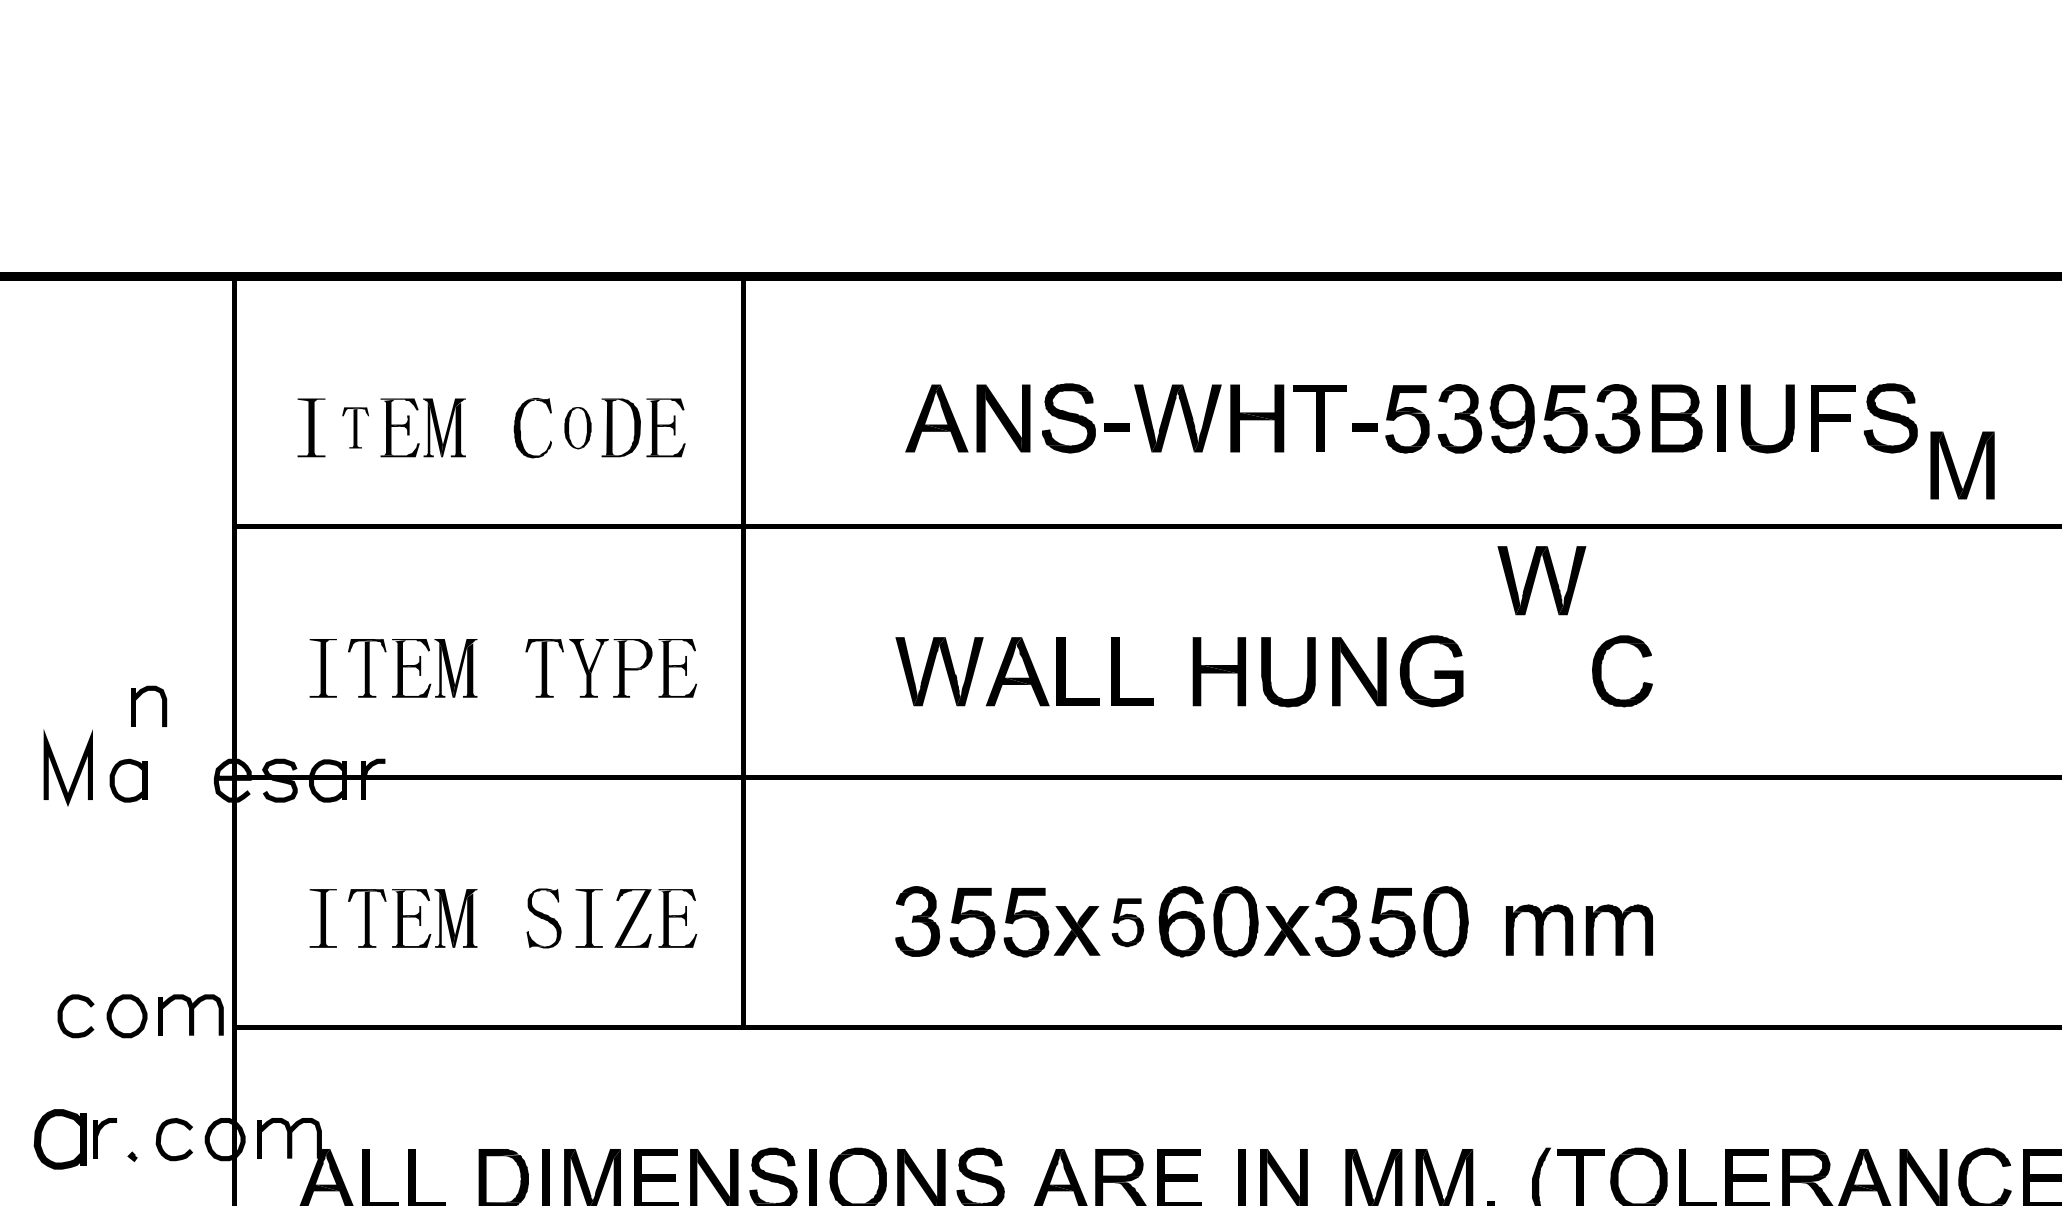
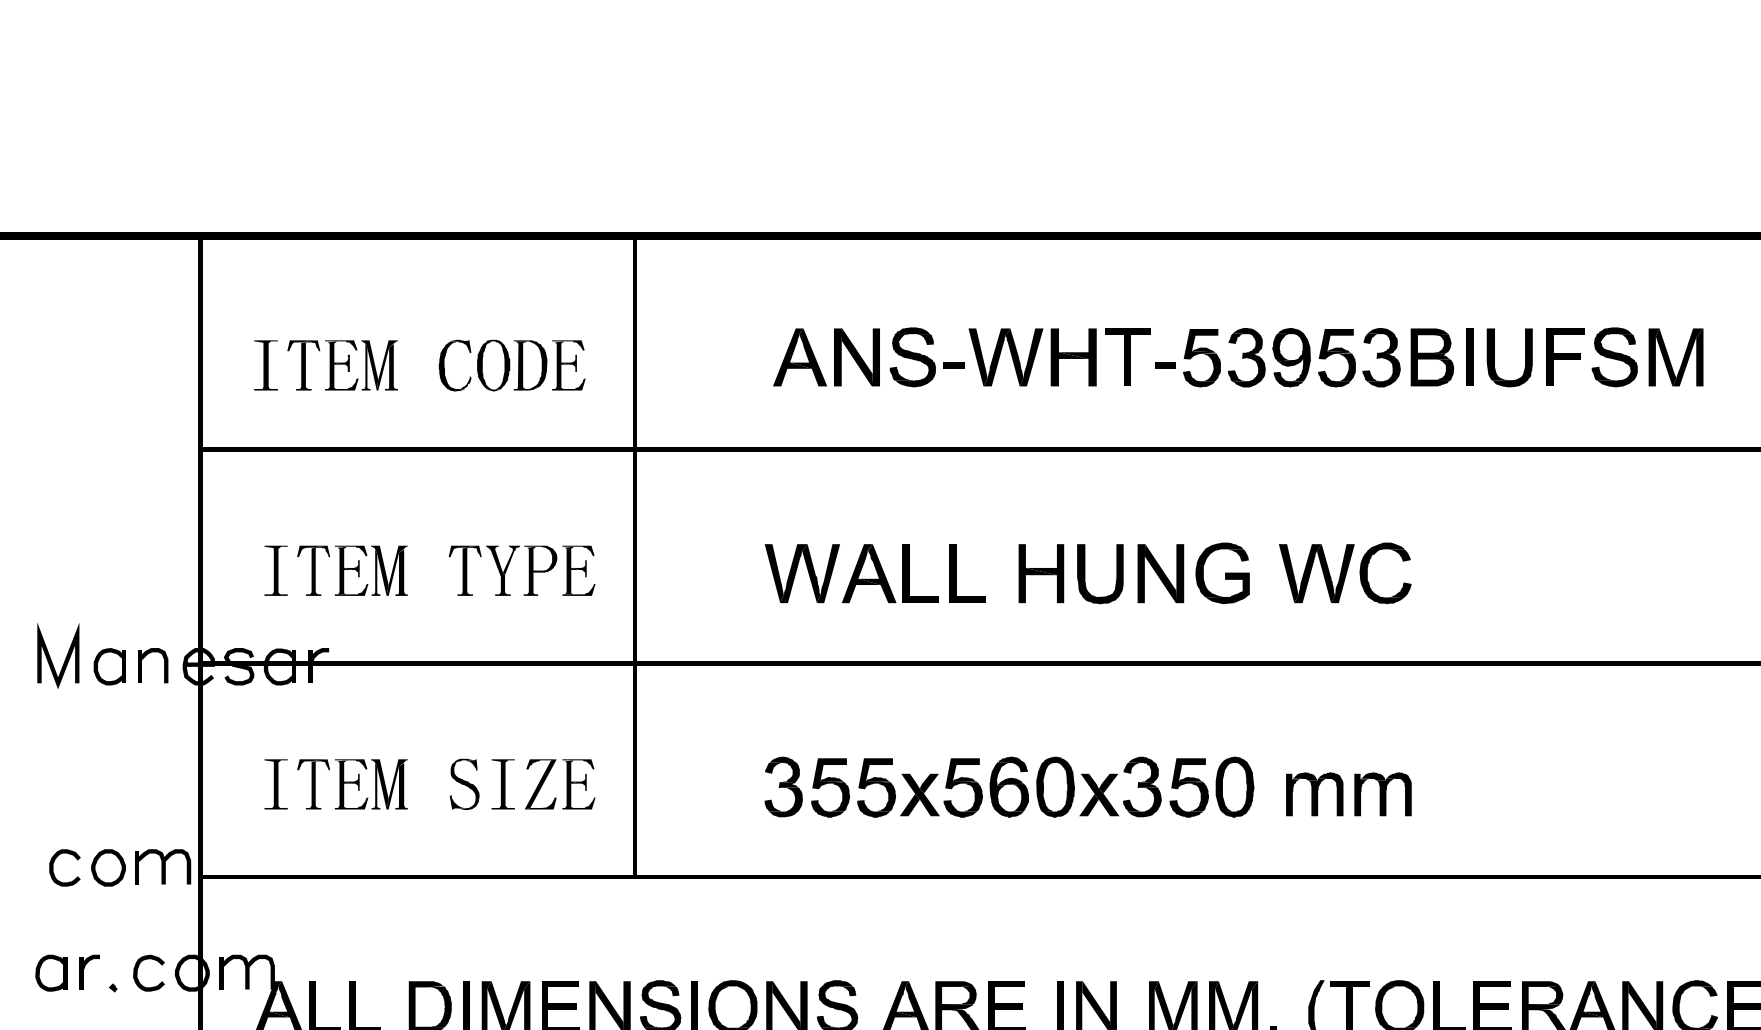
part: (355, 427) -> (303, 365), size x1.43
part: (577, 428) -> (493, 365), size x1.43
part: (1955, 467) -> (1670, 359), moved
part: (1535, 578) -> (1311, 571), moved
part: (140, 696) -> (145, 657), moved
part: (1127, 922) -> (962, 787), size x1.43
part: (59, 1139) -> (50, 973), size x0.71

